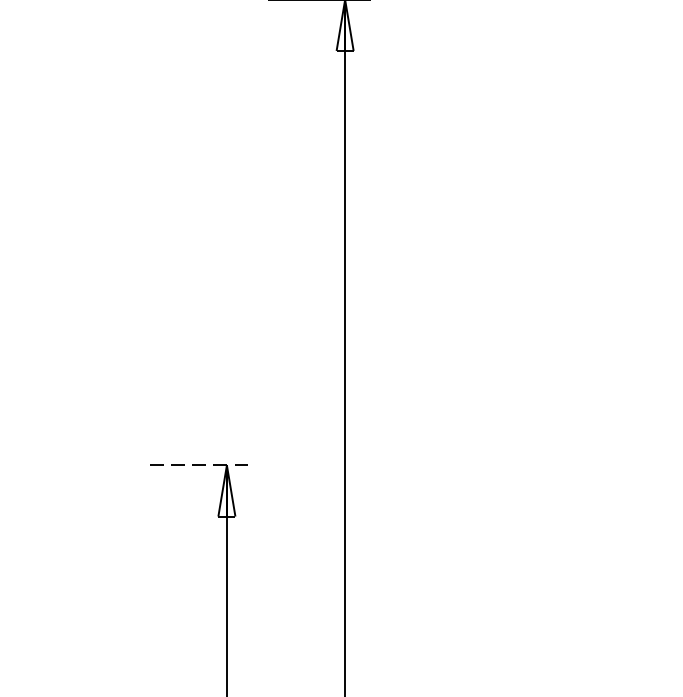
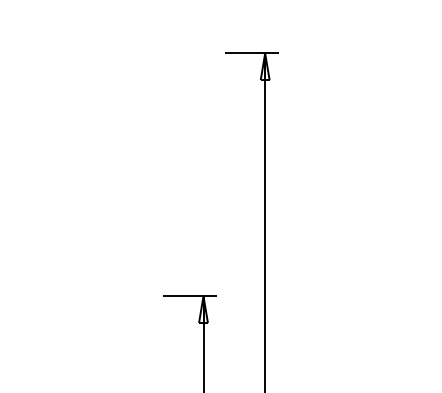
line: (201, 465) -> (190, 296), dashed -> solid

